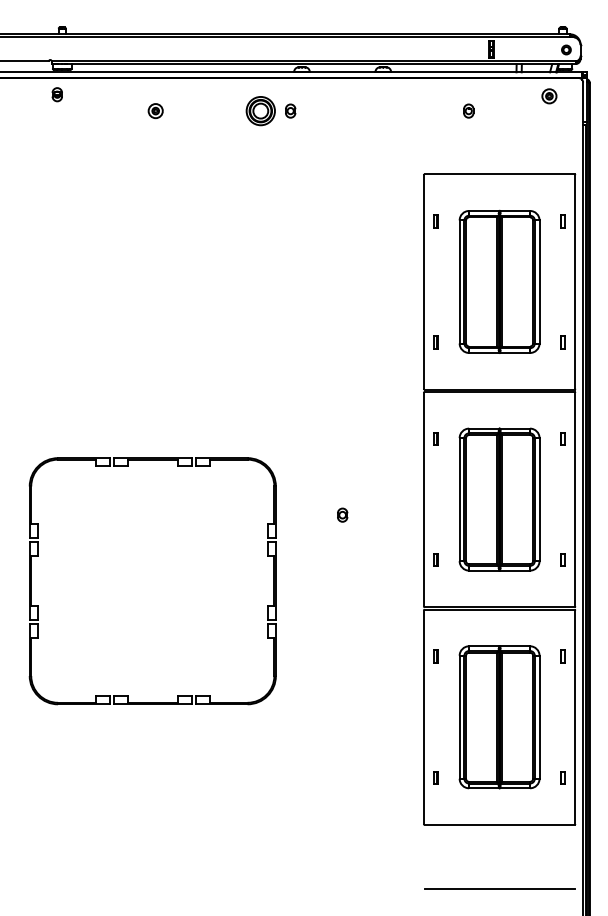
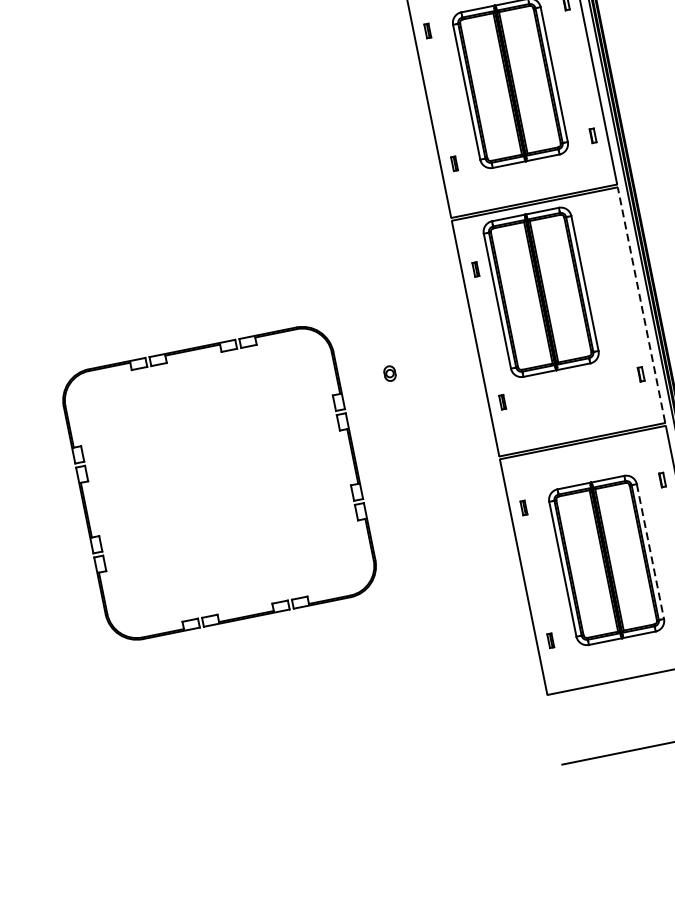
part: (562, 438) -> (613, 241), removed
part: (499, 499) -> (541, 292), moved
line: (575, 499) -> (641, 305), solid -> dashed
part: (38, 605) -> (99, 535), moved
line: (539, 717) -> (650, 551), solid -> dashed

